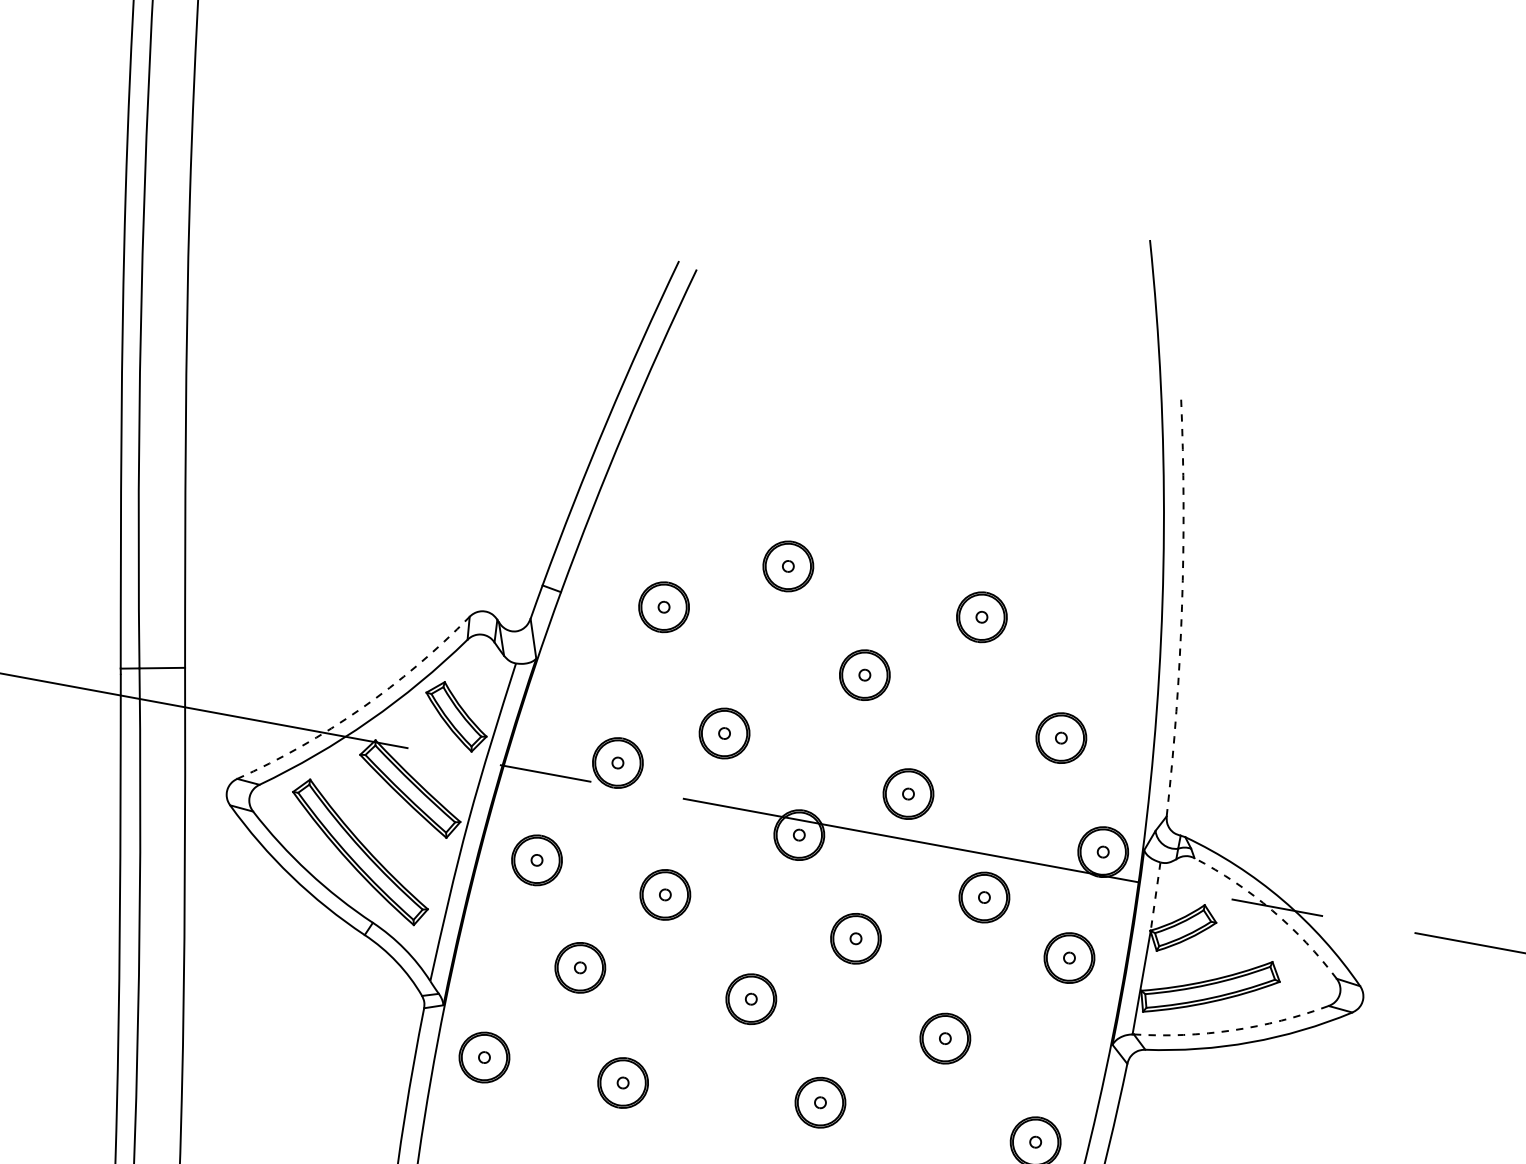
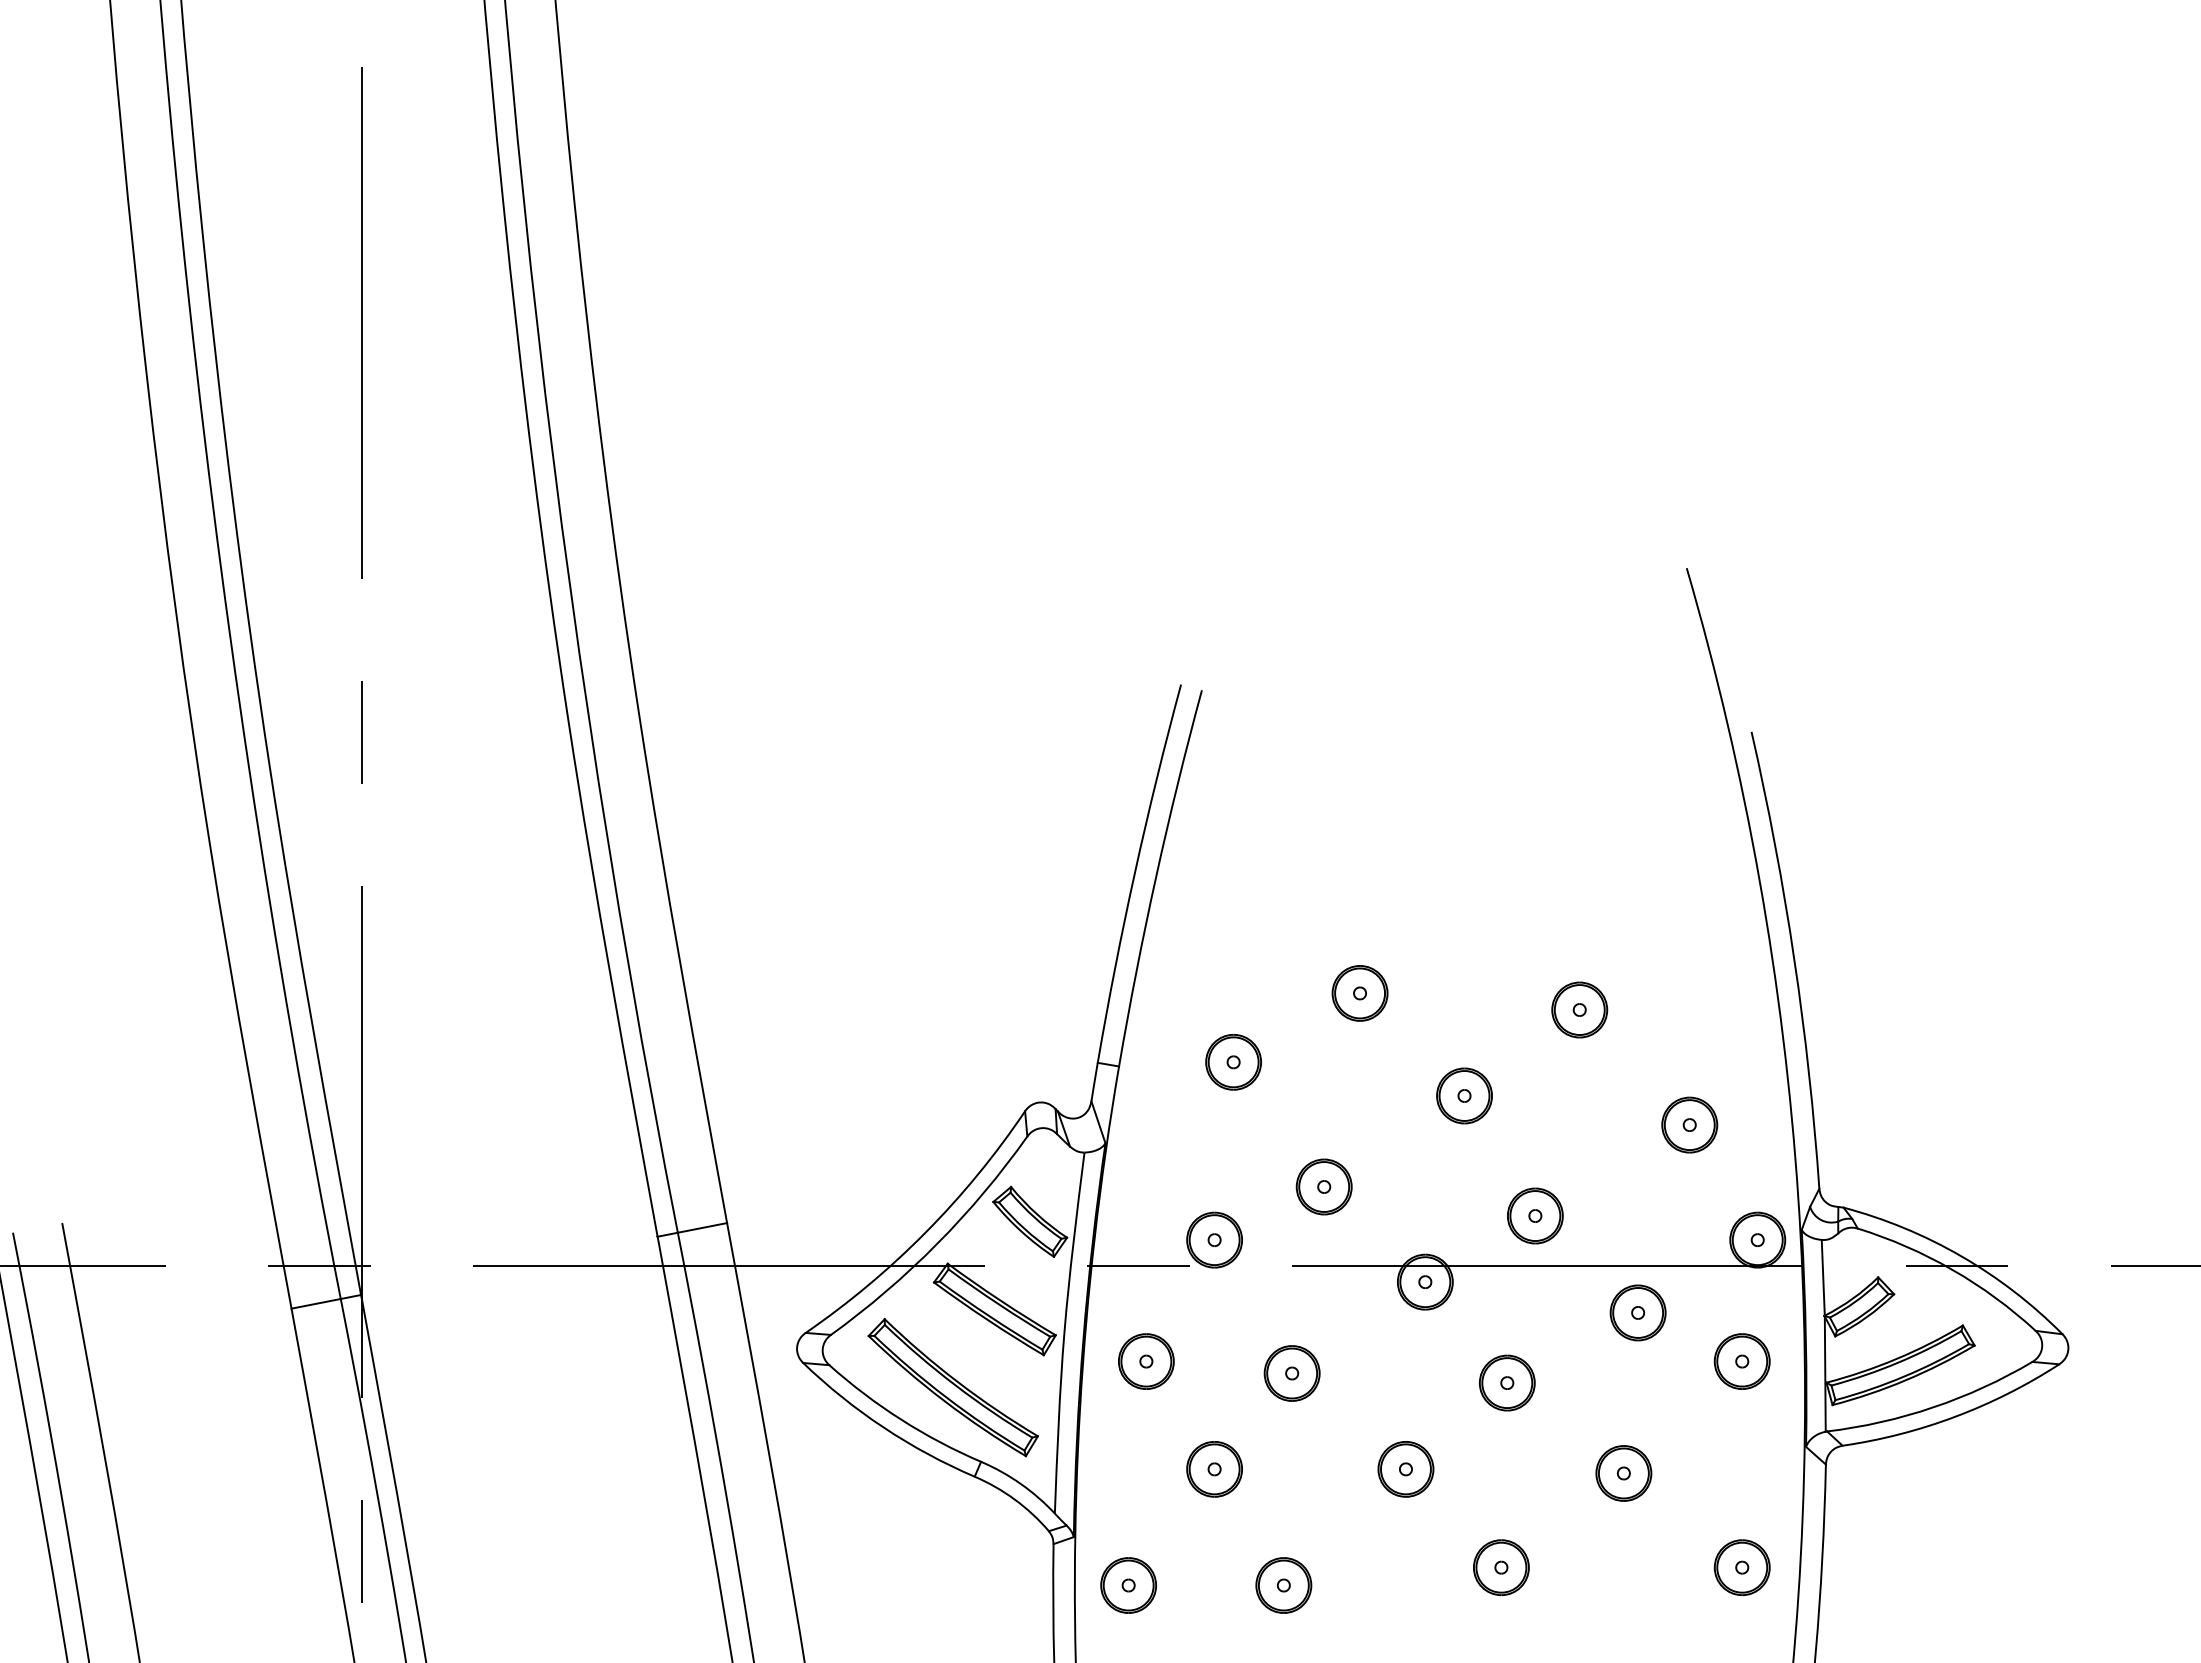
arc: (1182, 607) -> (1794, 959), dashed -> solid
arc: (360, 708) -> (925, 1232), dashed -> solid
line: (1155, 896) -> (1823, 1277), dashed -> solid
arc: (1272, 910) -> (1952, 1269), dashed -> solid
arc: (1232, 1030) -> (1933, 1407), dashed -> solid

